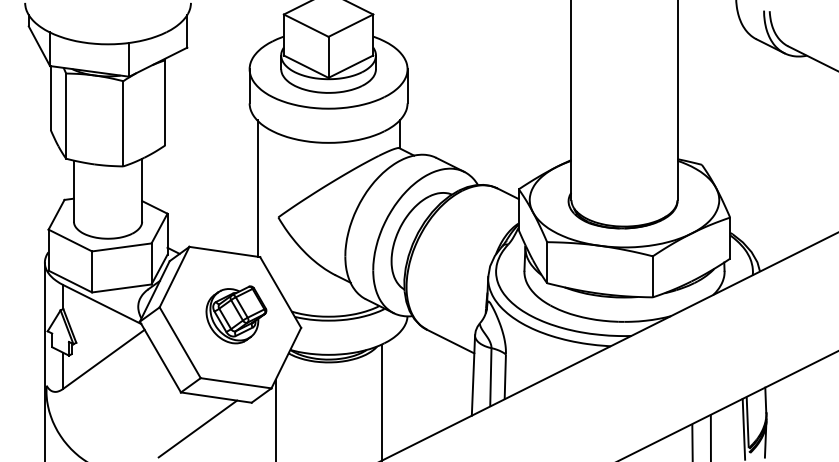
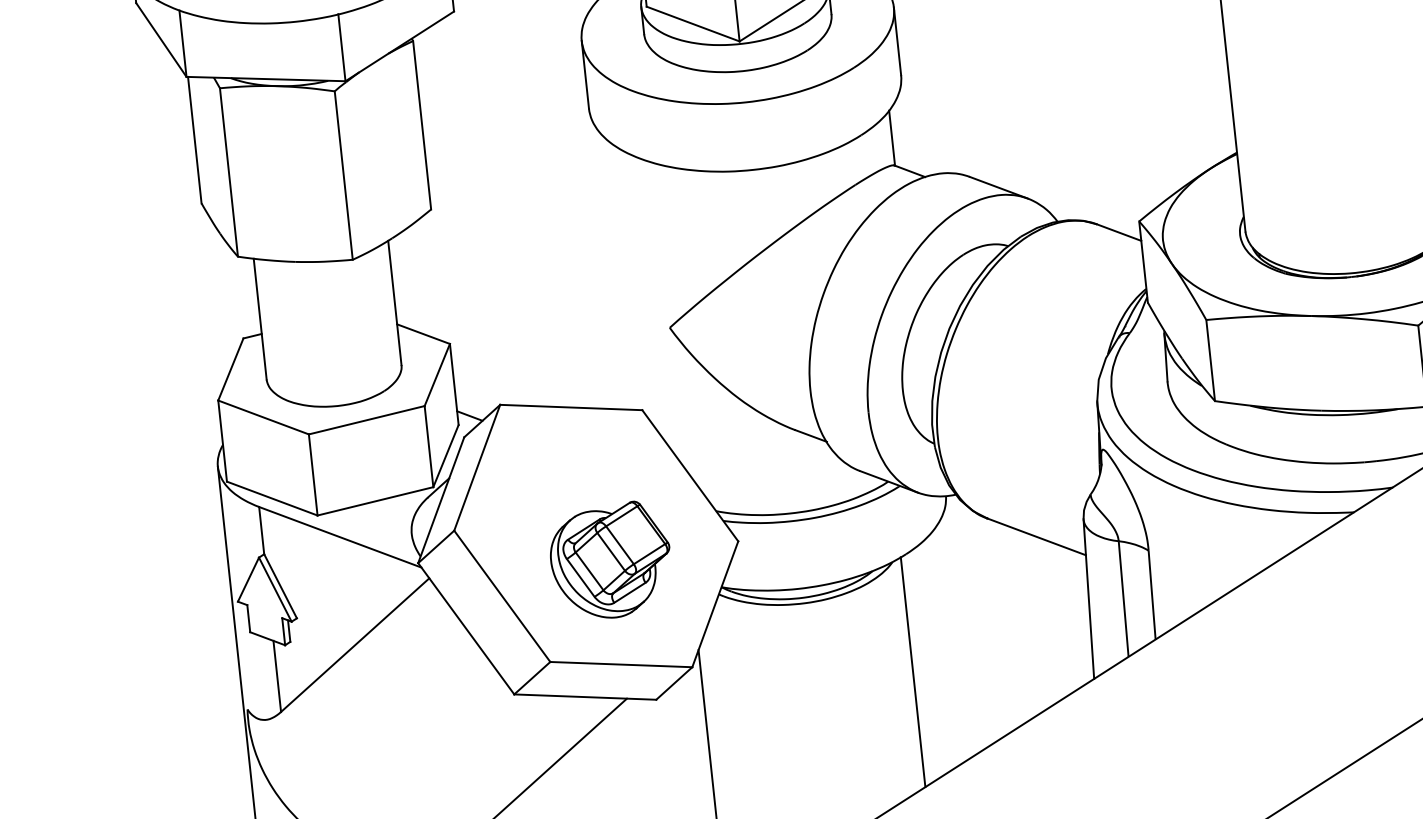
line: (257, 188) -> (622, 275), removed
part: (236, 314) -> (610, 560), moved

